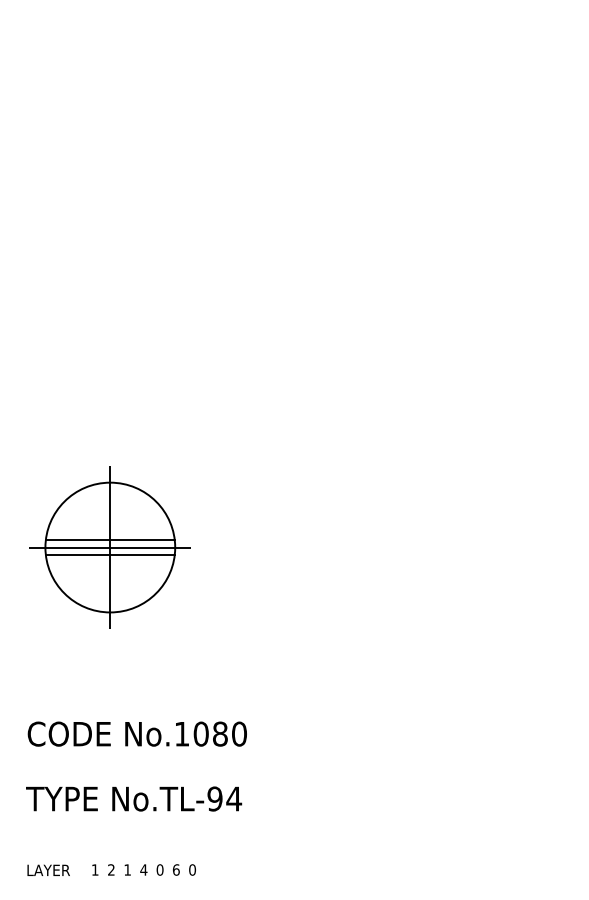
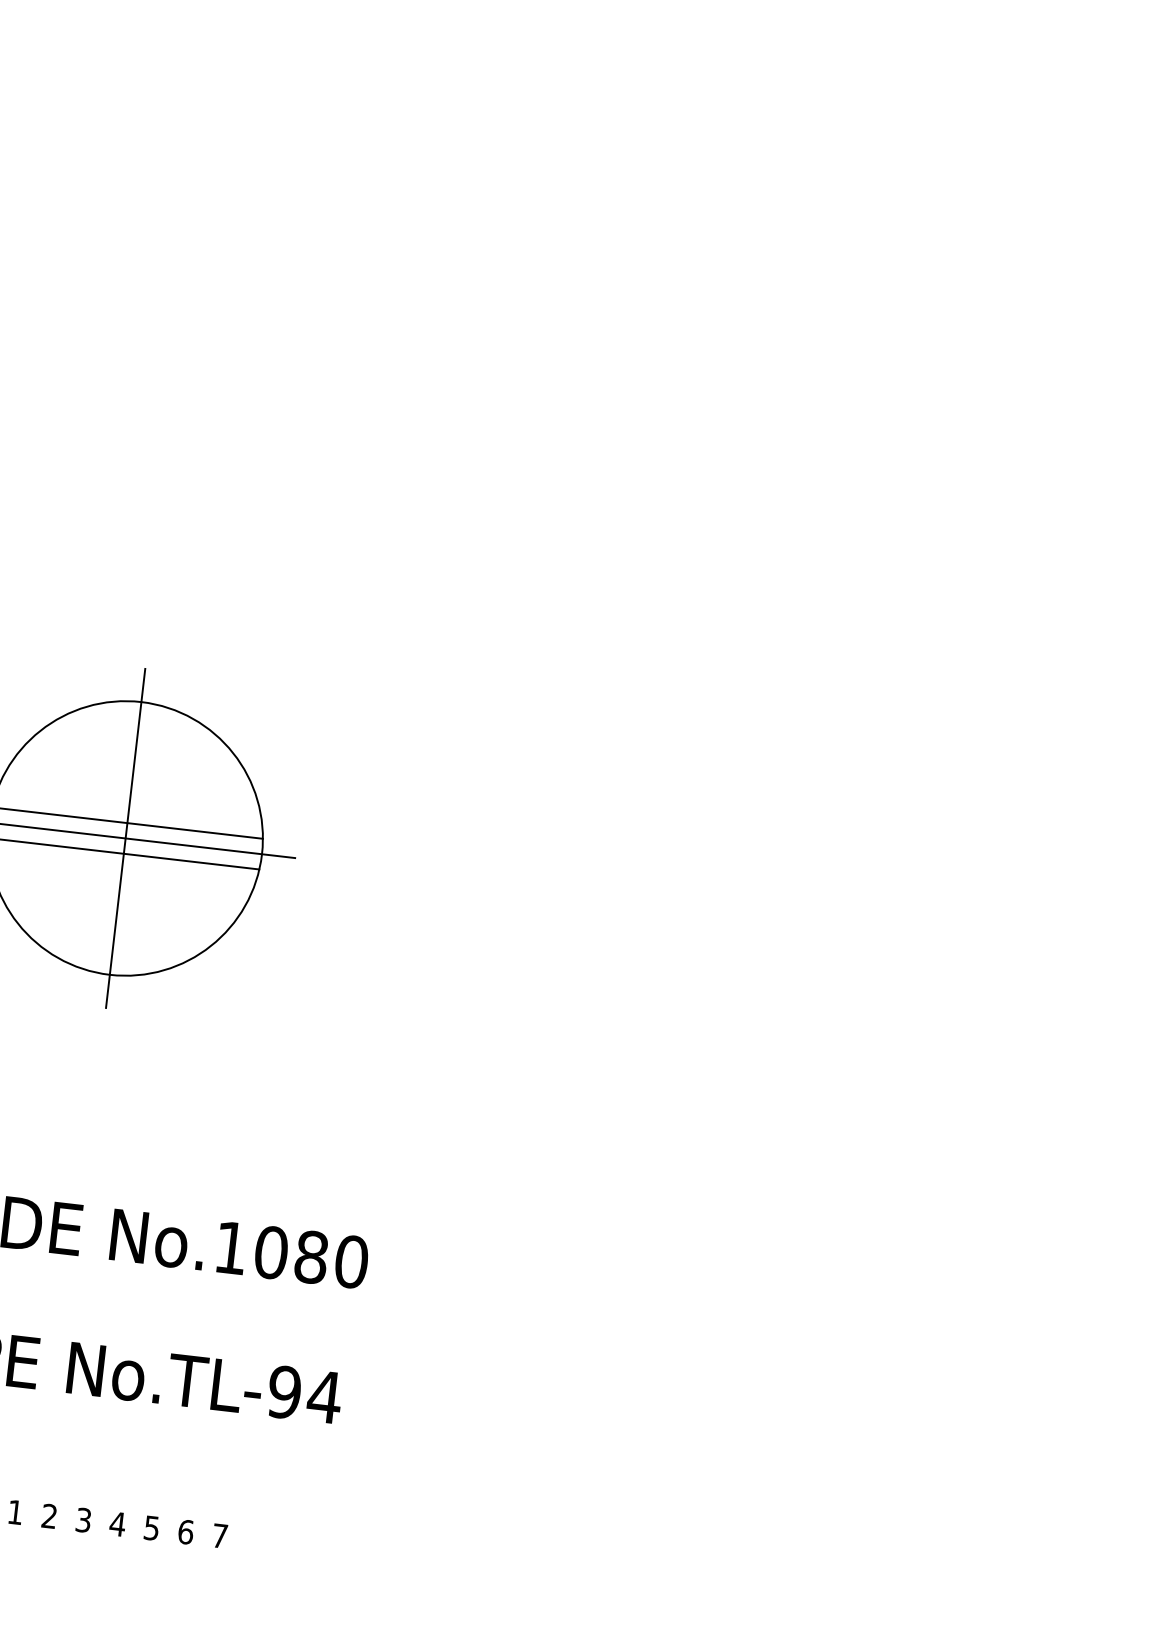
text: (127, 869) -> (83, 1519), 1 -> 3
text: (159, 869) -> (150, 1526), 0 -> 5
text: (192, 869) -> (220, 1534), 0 -> 7

